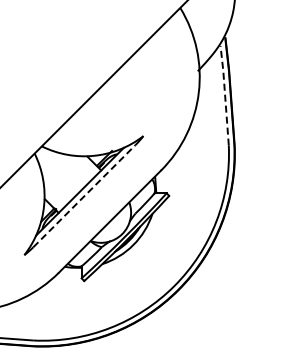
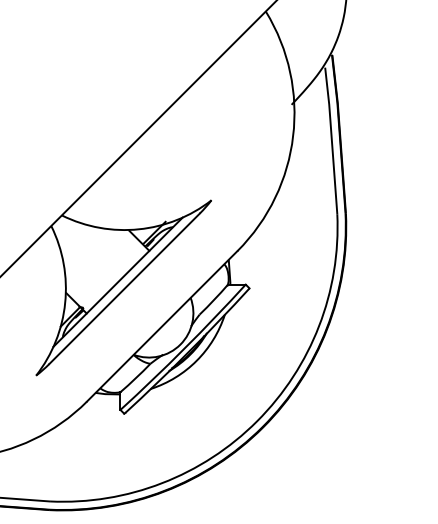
line: (225, 94) -> (332, 138), dashed -> solid
line: (84, 195) -> (124, 287), dashed -> solid

